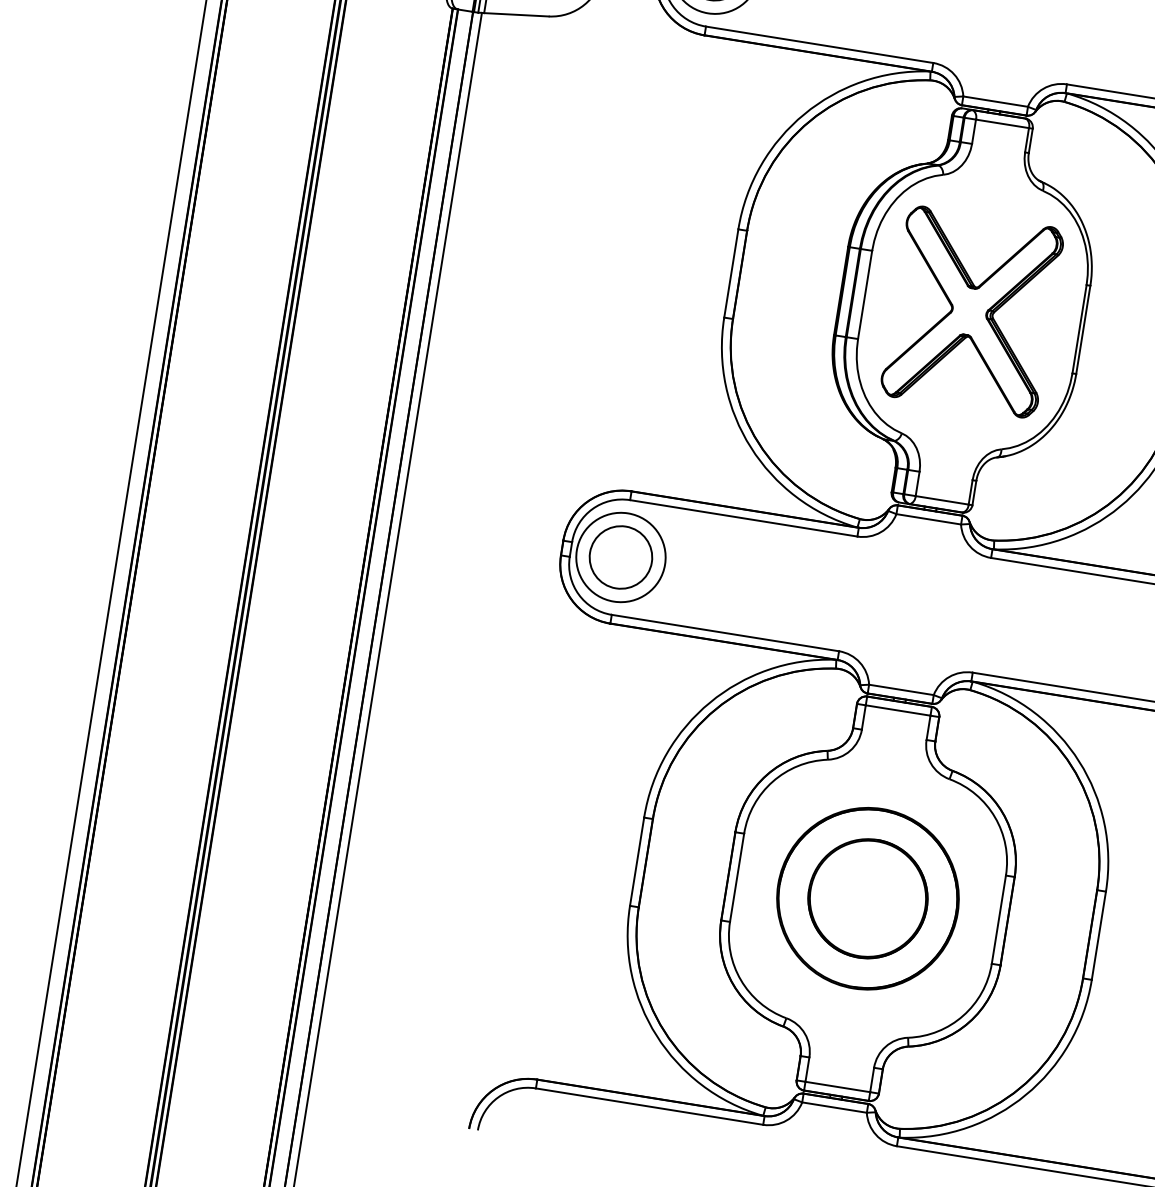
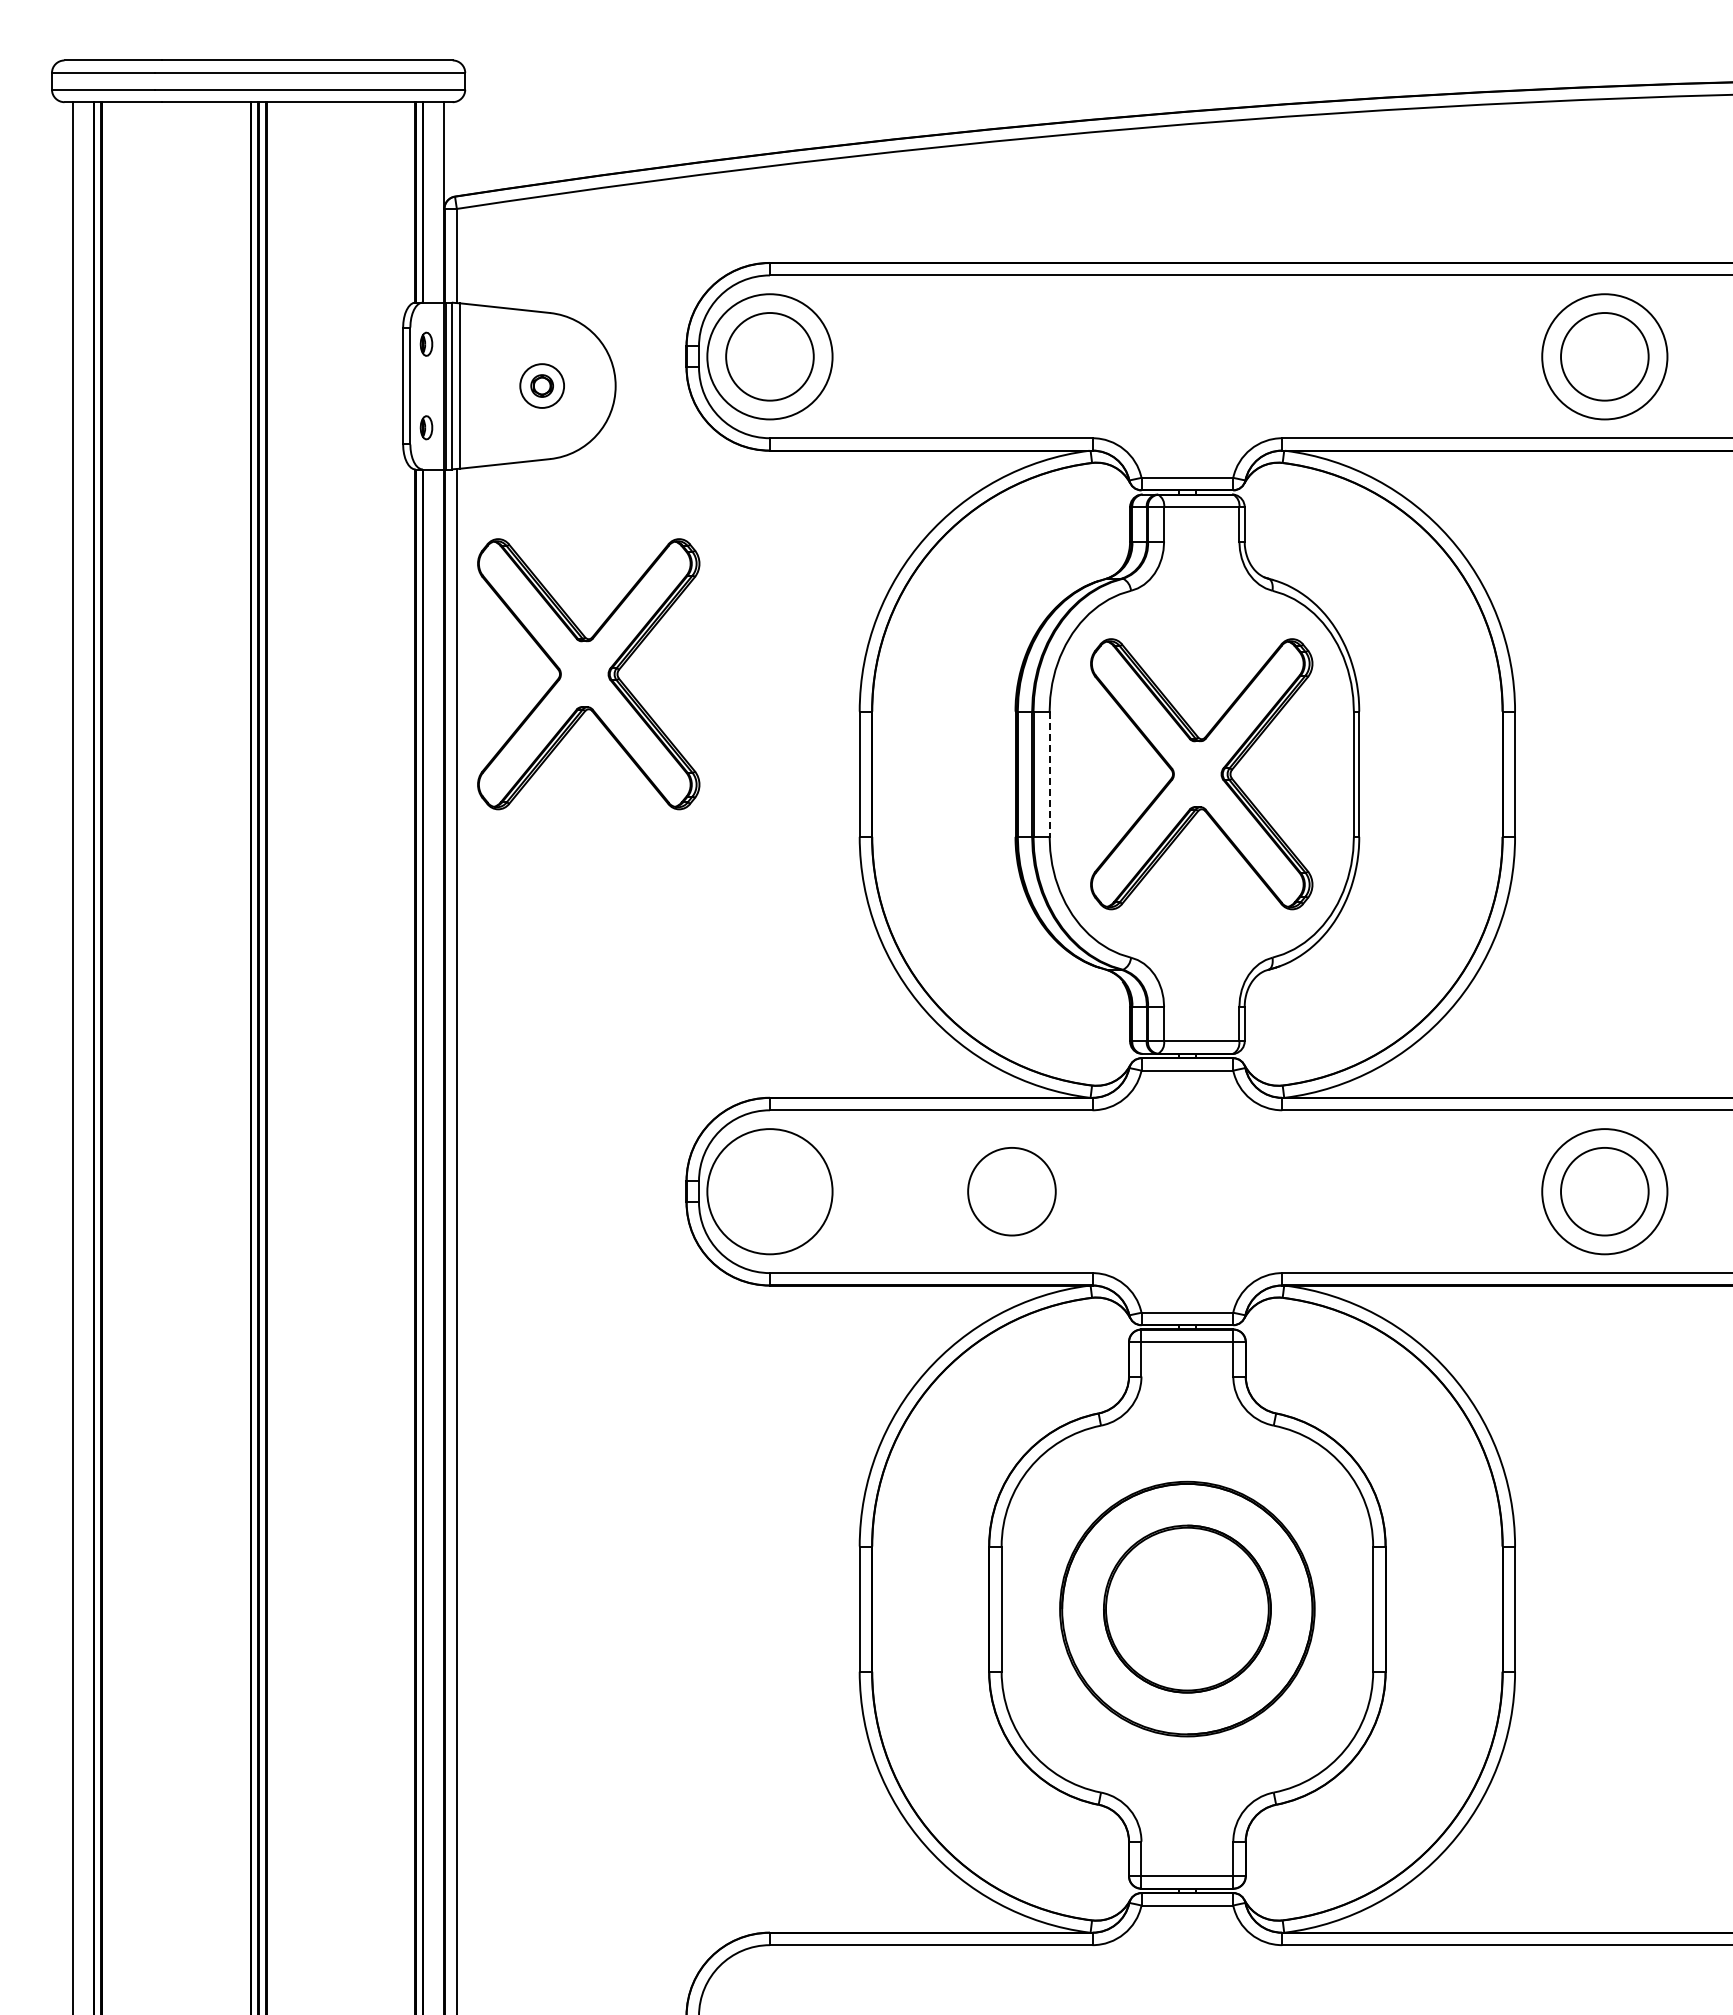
part: (551, 172) -> (588, 674), added
line: (865, 295) -> (1049, 774), solid -> dashed
circle: (620, 557) -> (1011, 1191), moved

